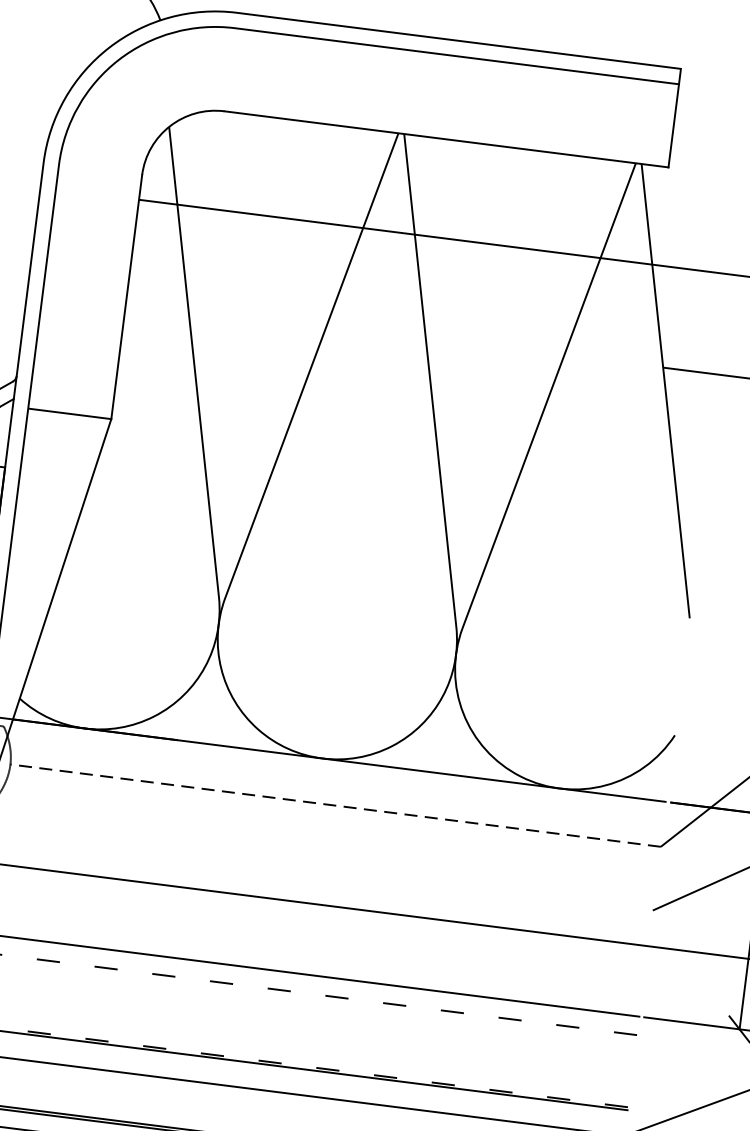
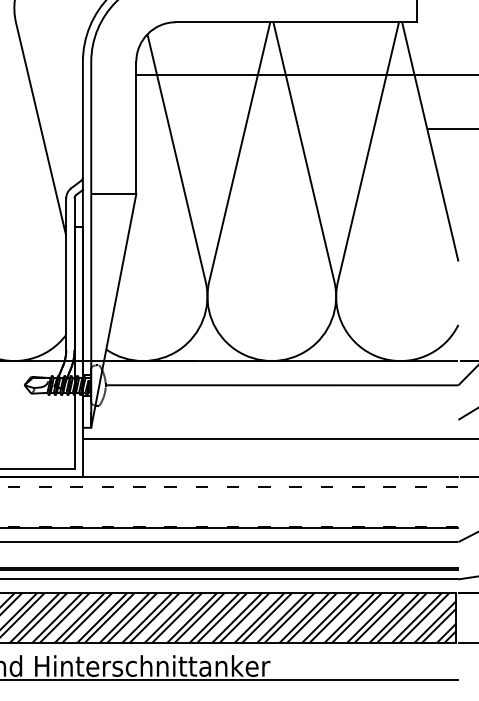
line: (334, 805) -> (281, 385), dashed -> solid

